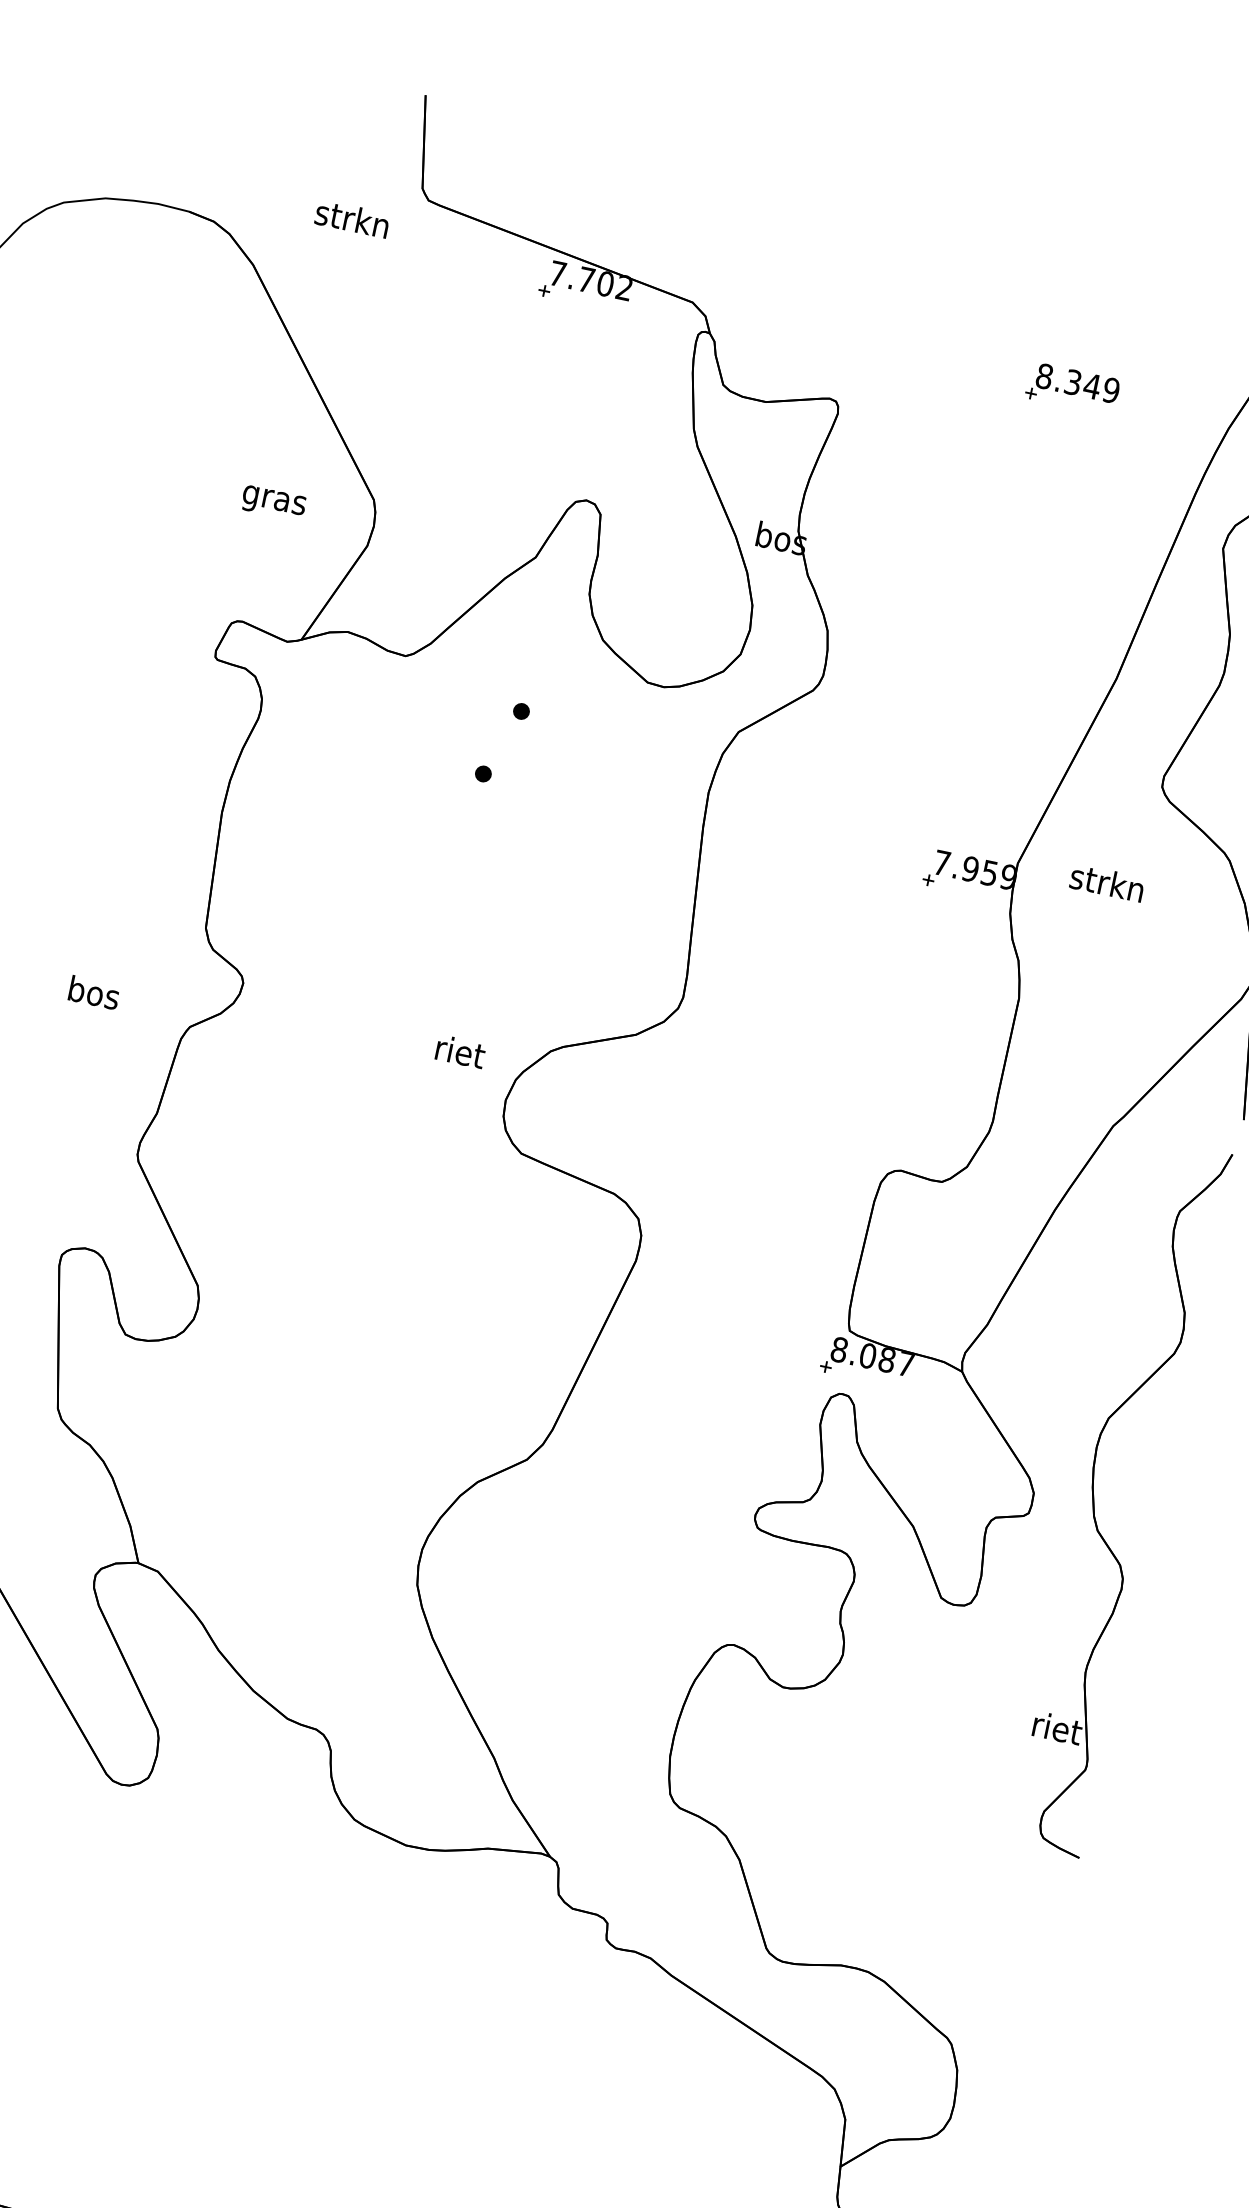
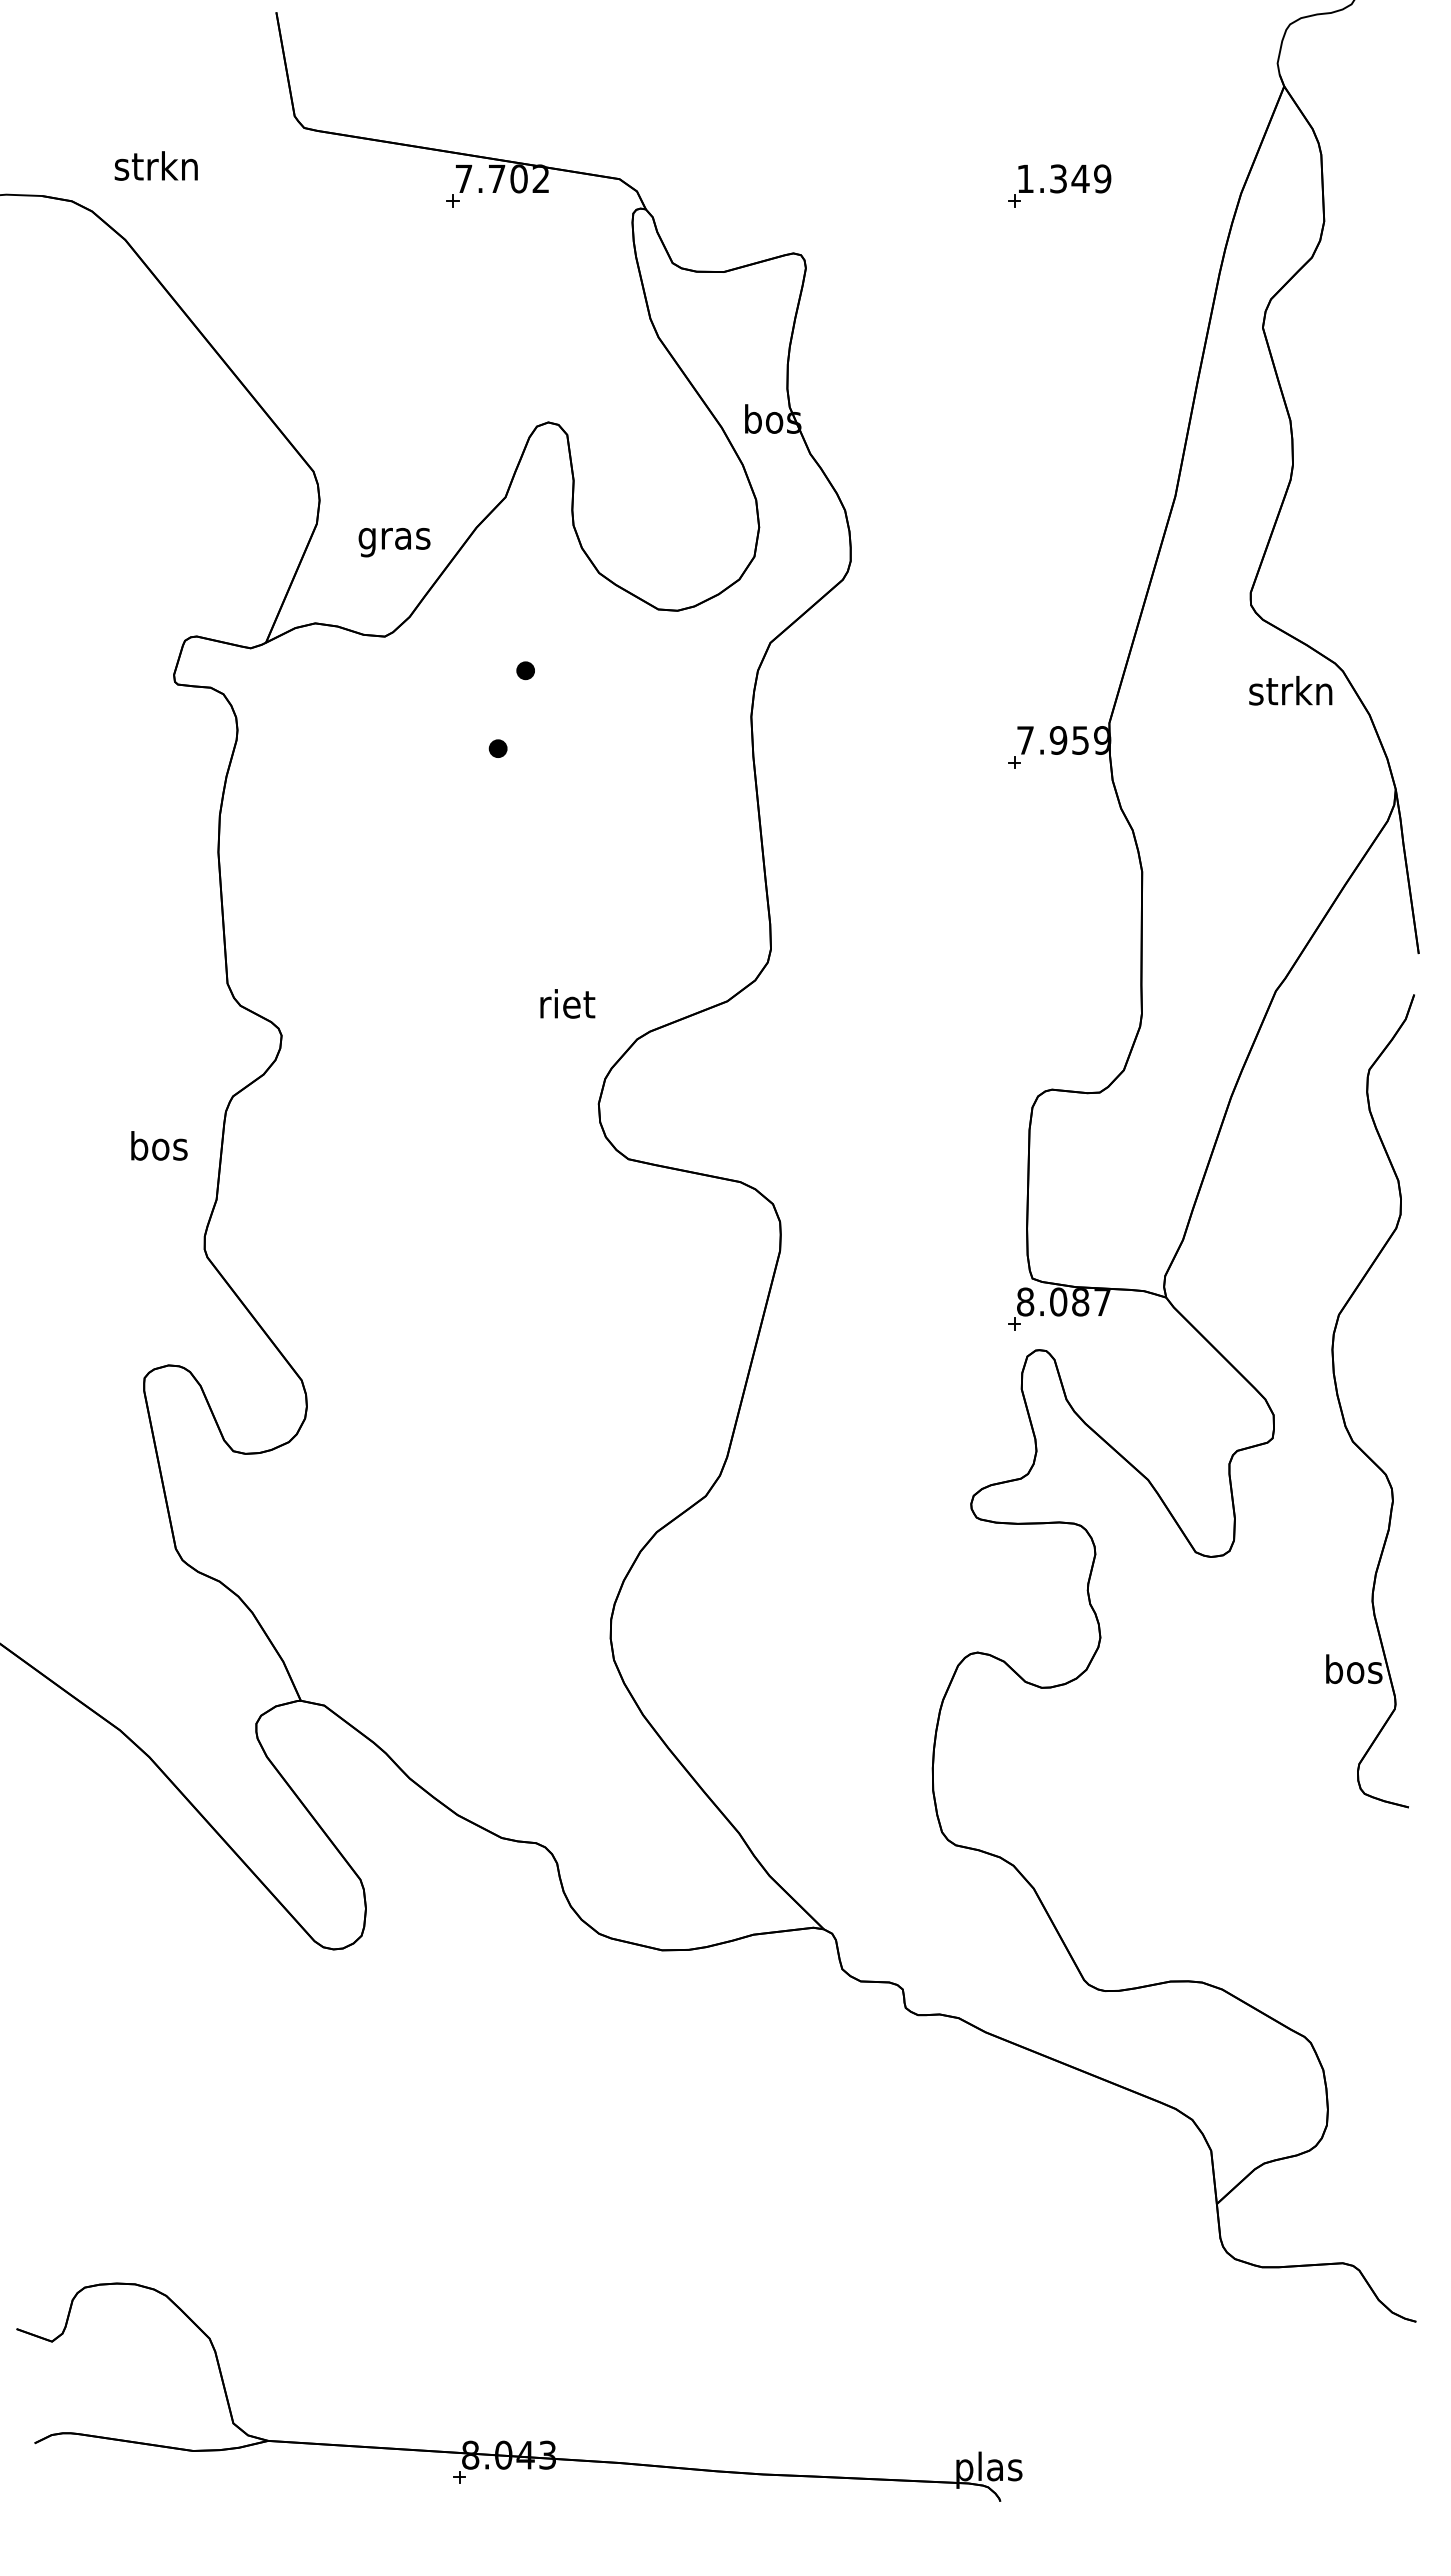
text: (351, 218) -> (155, 165), moved
text: (1044, 376) -> (1025, 178), 8.349 -> 1.349
text: (273, 503) -> (394, 542), moved
text: (1107, 882) -> (1290, 690), moved
text: (94, 992) -> (159, 1145), moved
text: (460, 1051) -> (567, 1003), moved
text: (1057, 1728) -> (1354, 1669), riet -> bos

